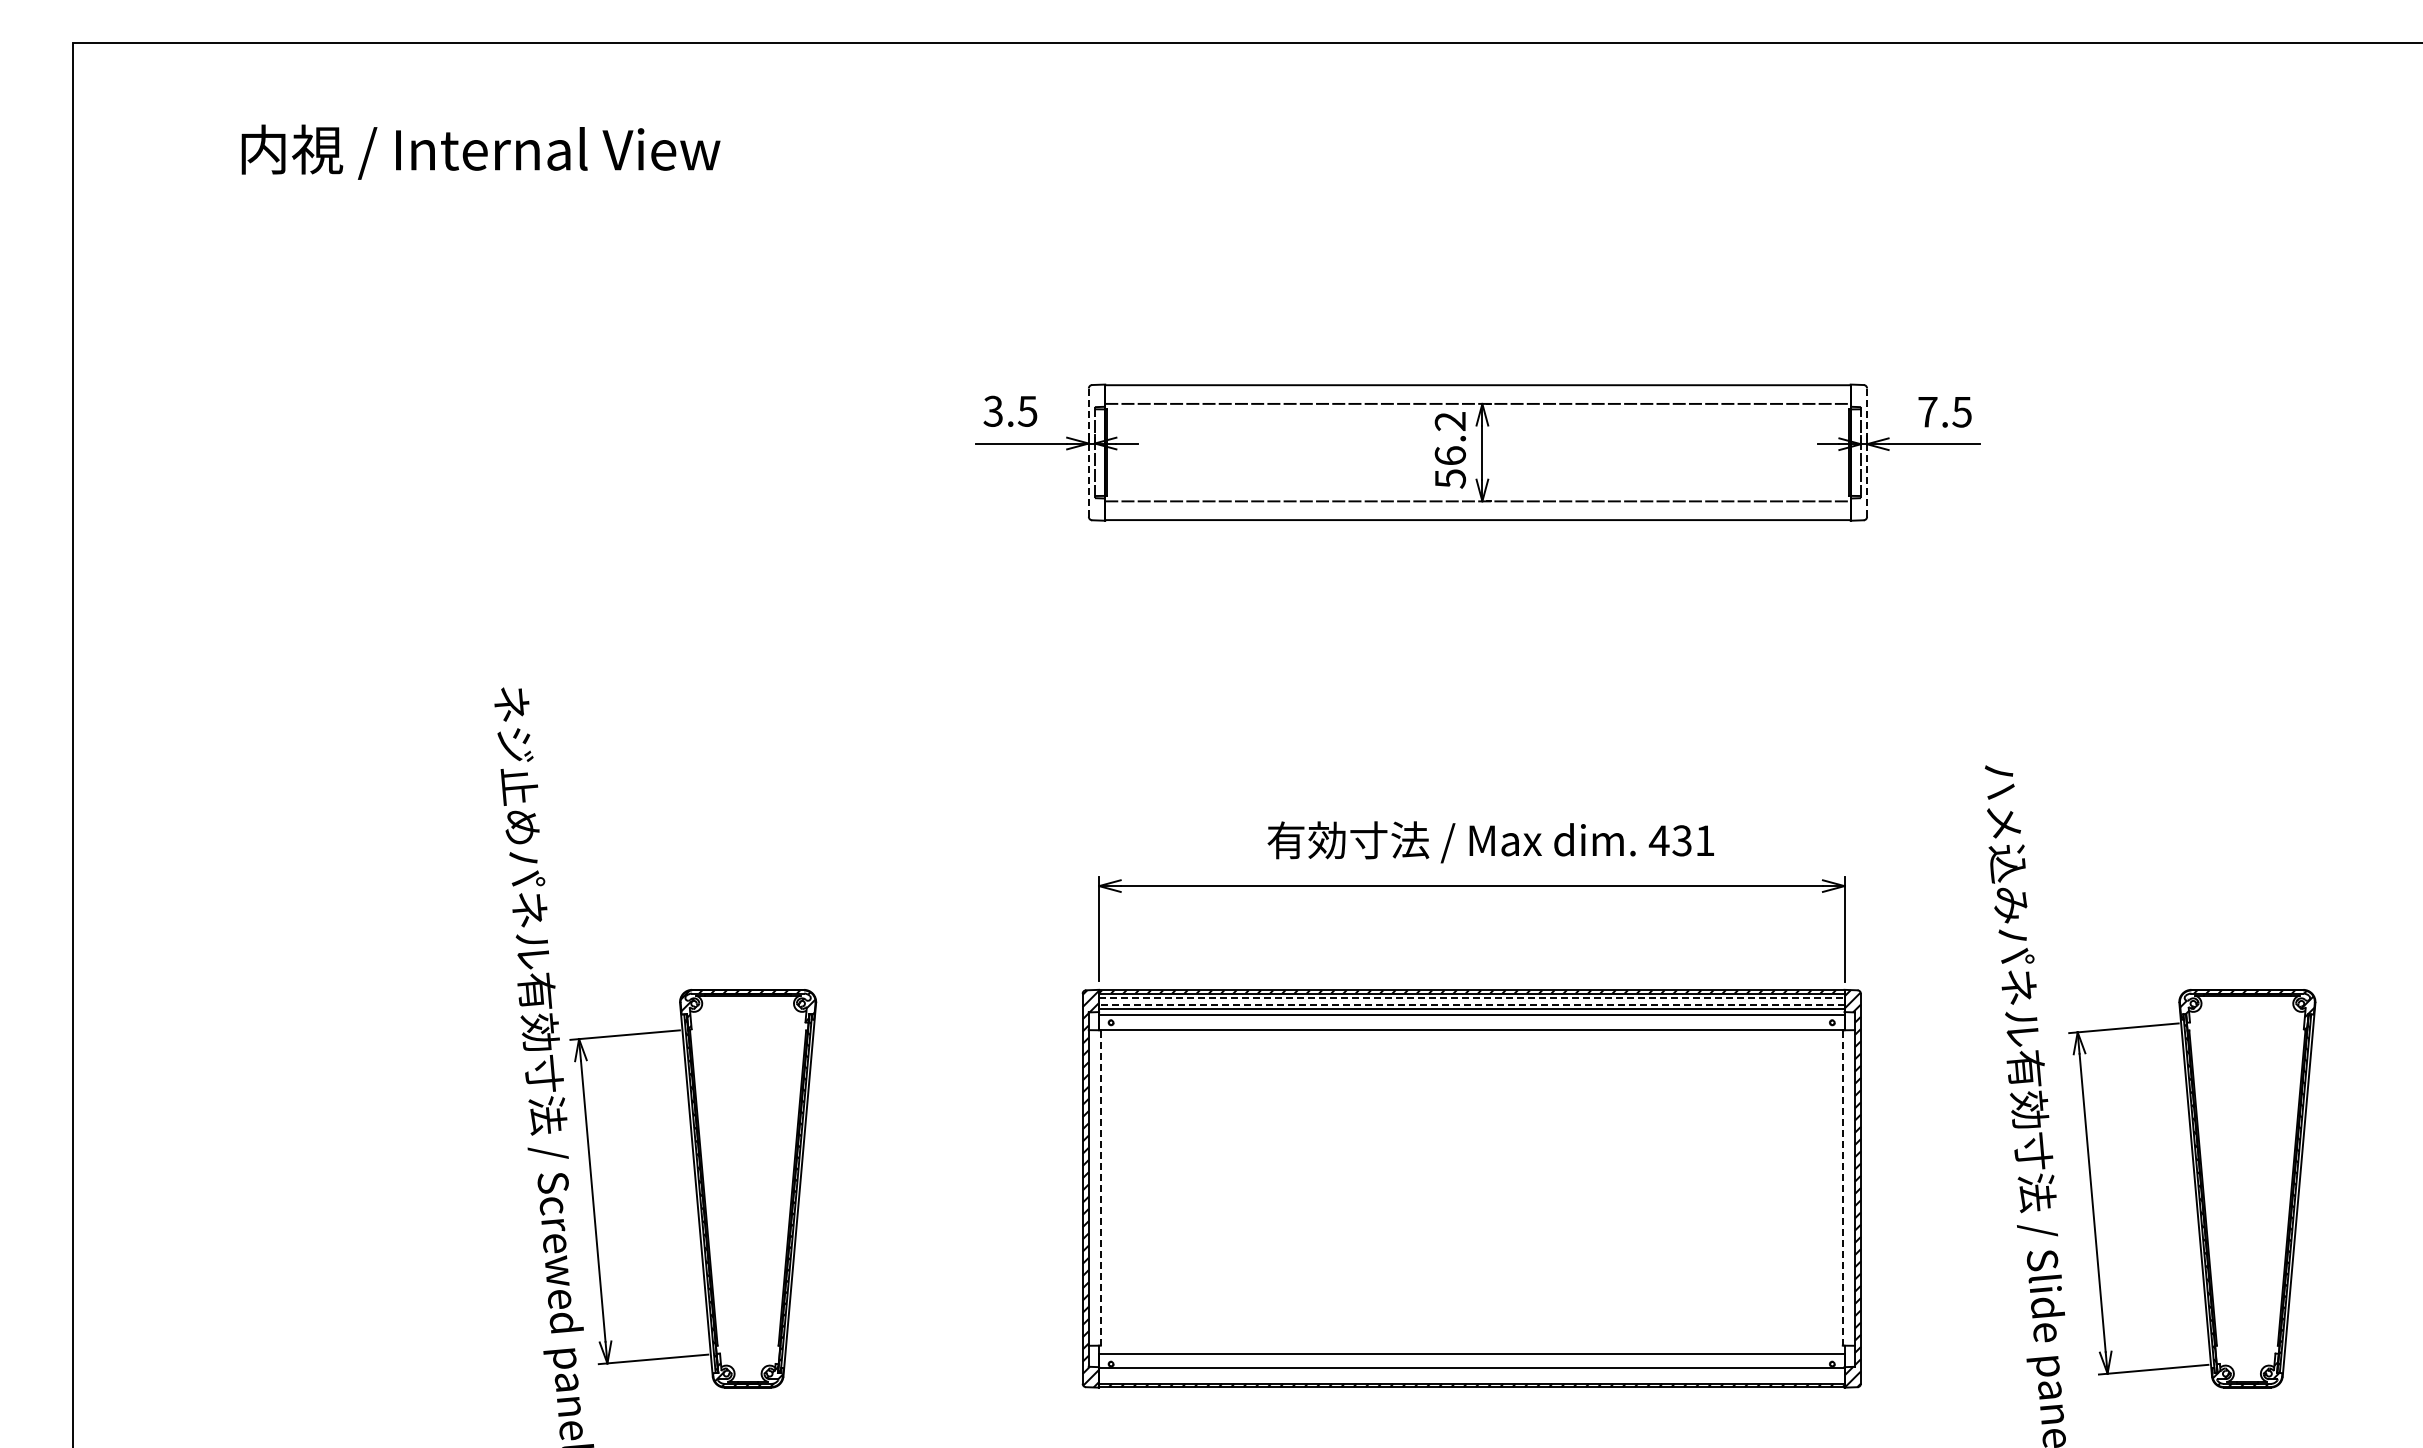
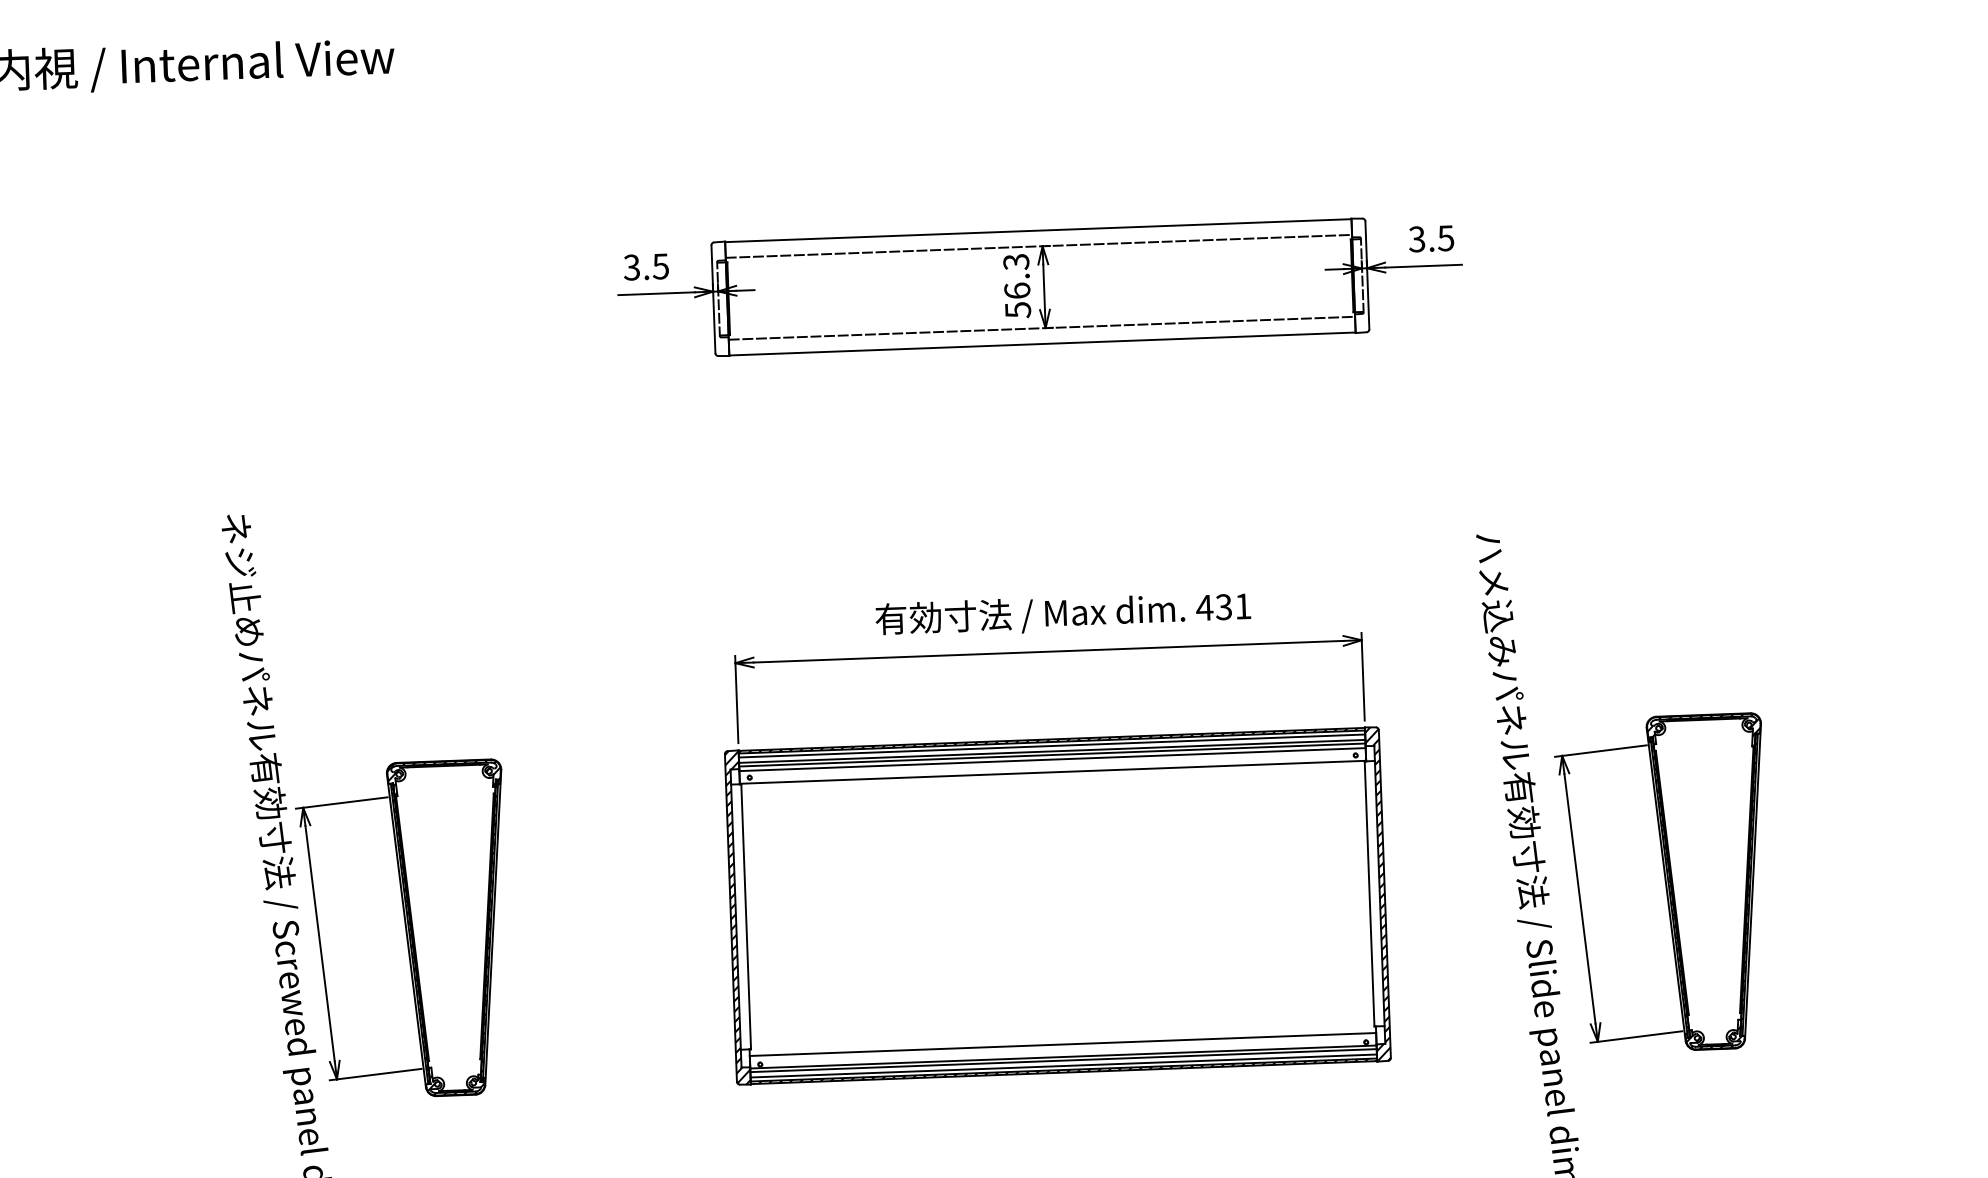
text: (1927, 411) -> (1416, 238), 7.5 -> 3.5
text: (1450, 421) -> (1016, 261), 56.2 -> 56.3
line: (1088, 452) -> (713, 299), dashed -> solid
line: (1867, 452) -> (1367, 275), dashed -> solid
line: (1471, 998) -> (1051, 746), dashed -> solid
line: (1471, 1004) -> (1051, 751), dashed -> solid
line: (1100, 1187) -> (745, 916), dashed -> solid
line: (1842, 1187) -> (1369, 893), dashed -> solid
line: (1471, 1372) -> (1063, 1060), added
line: (1471, 1379) -> (1063, 1066), added

